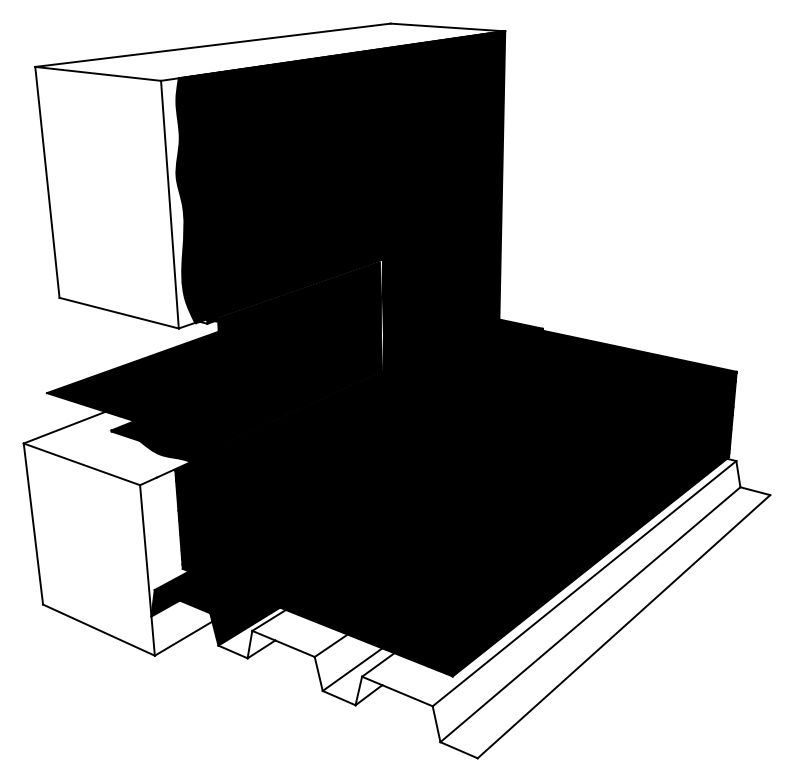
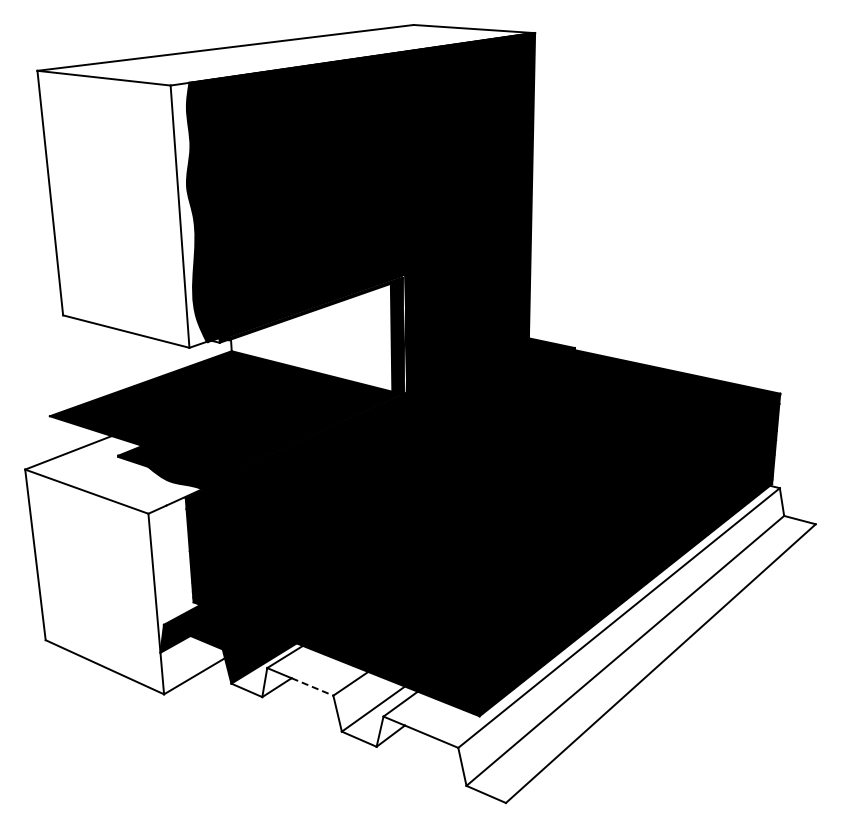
fill: (298, 317) -> (316, 336), removed
line: (295, 648) -> (312, 686), solid -> dashed

